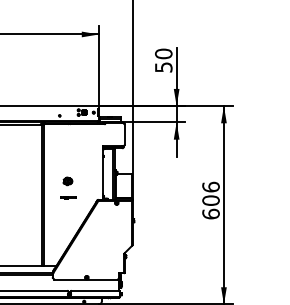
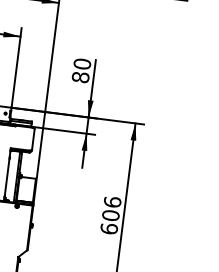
text: (163, 67) -> (80, 77), 50 -> 80

